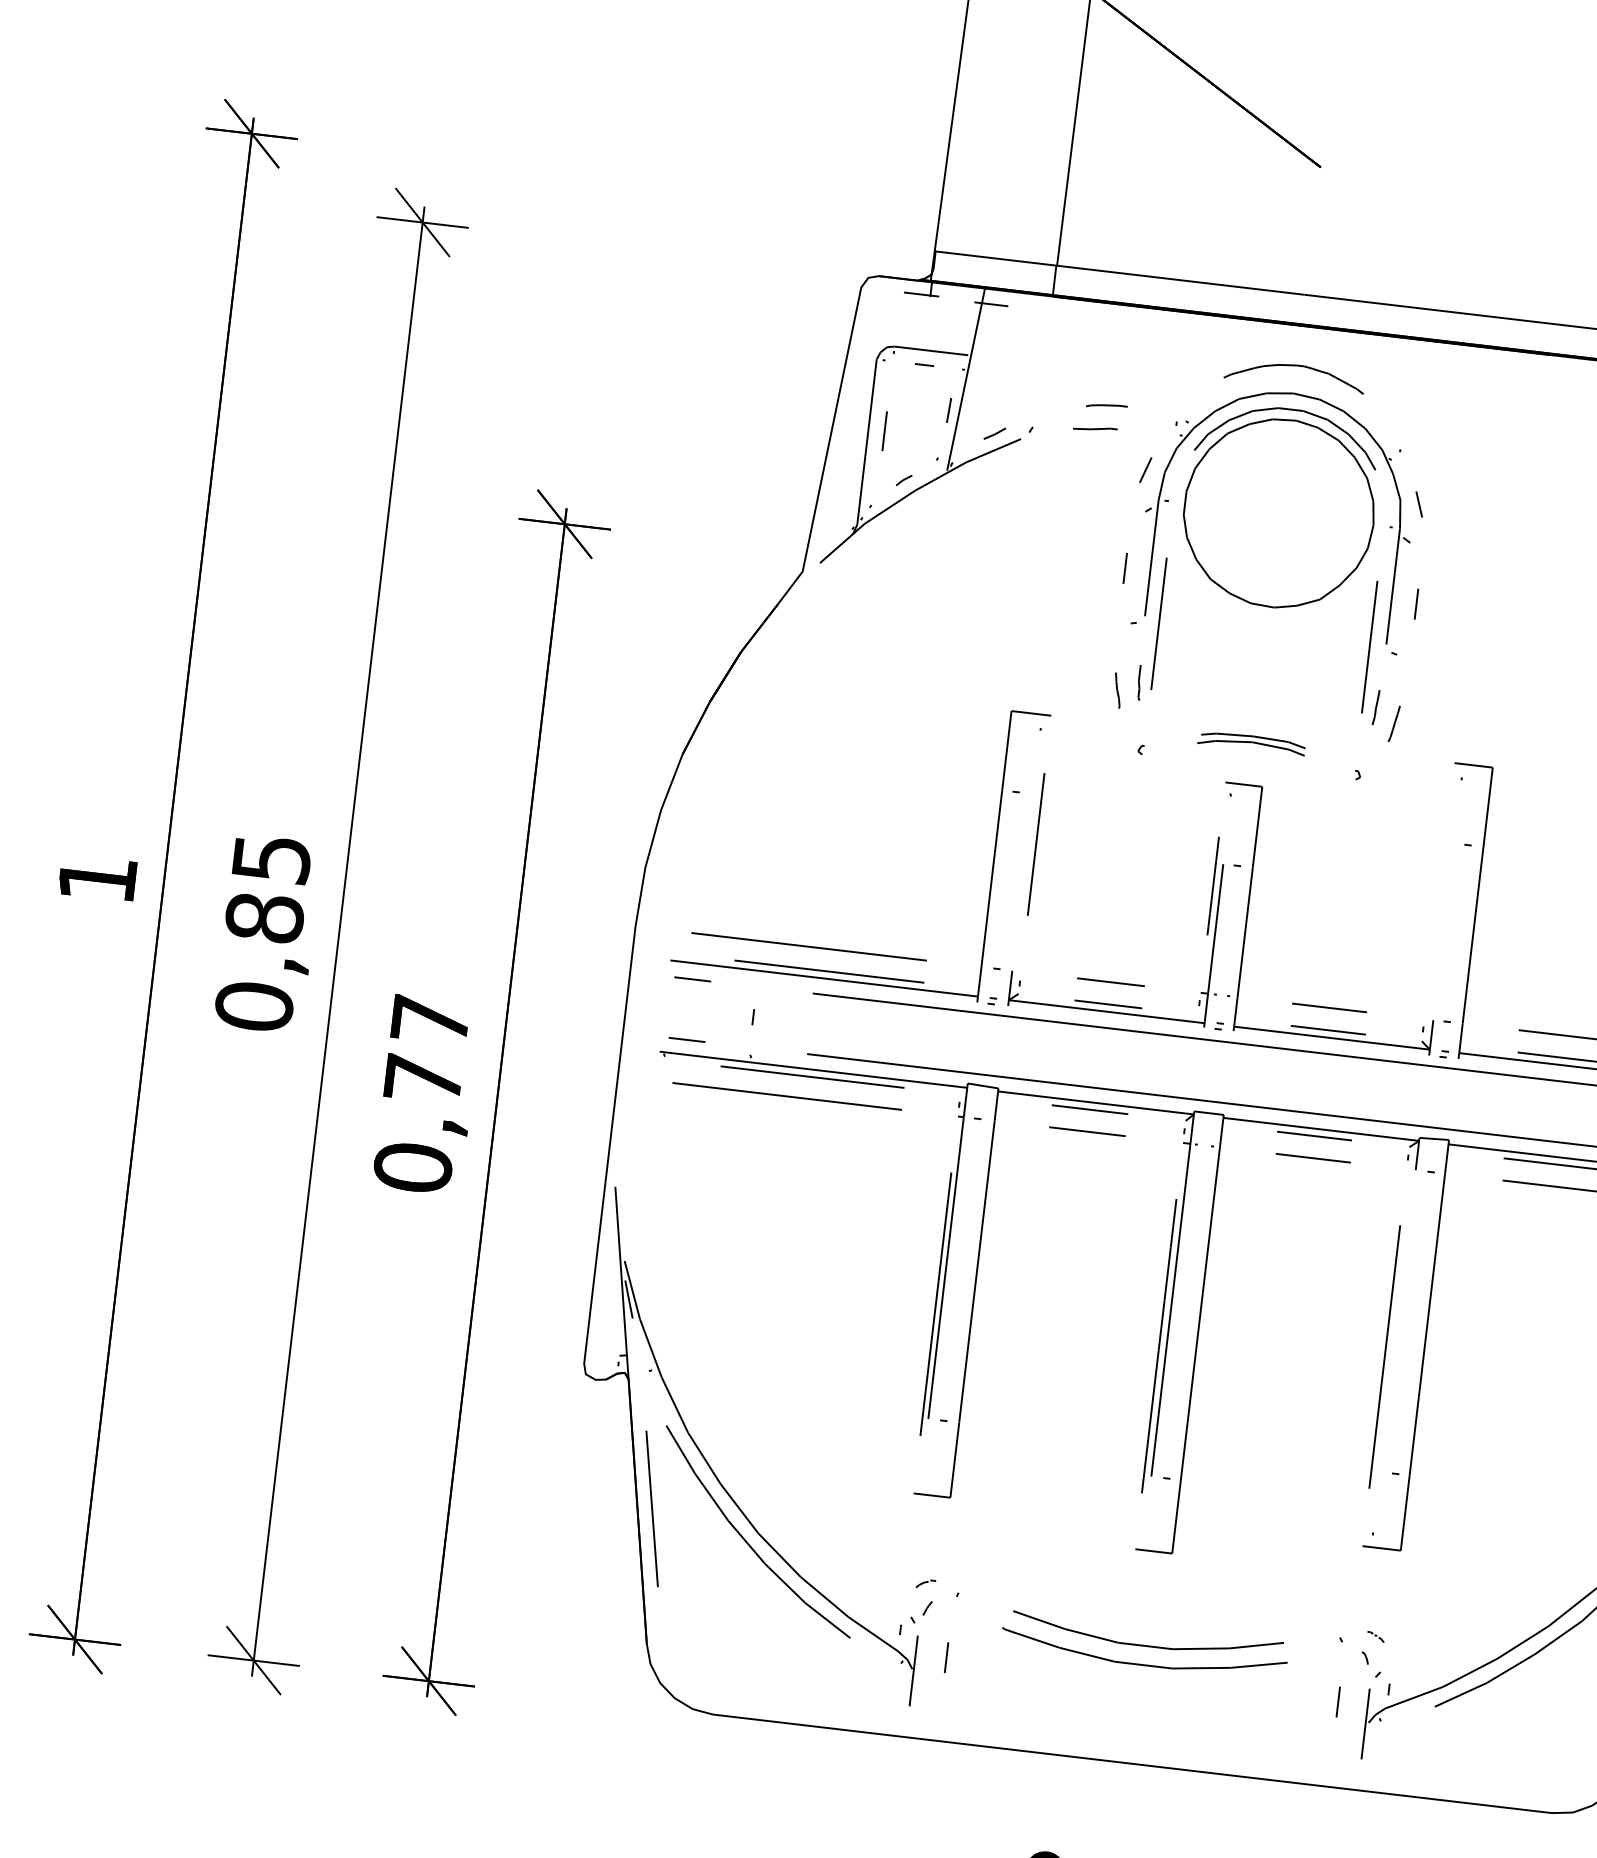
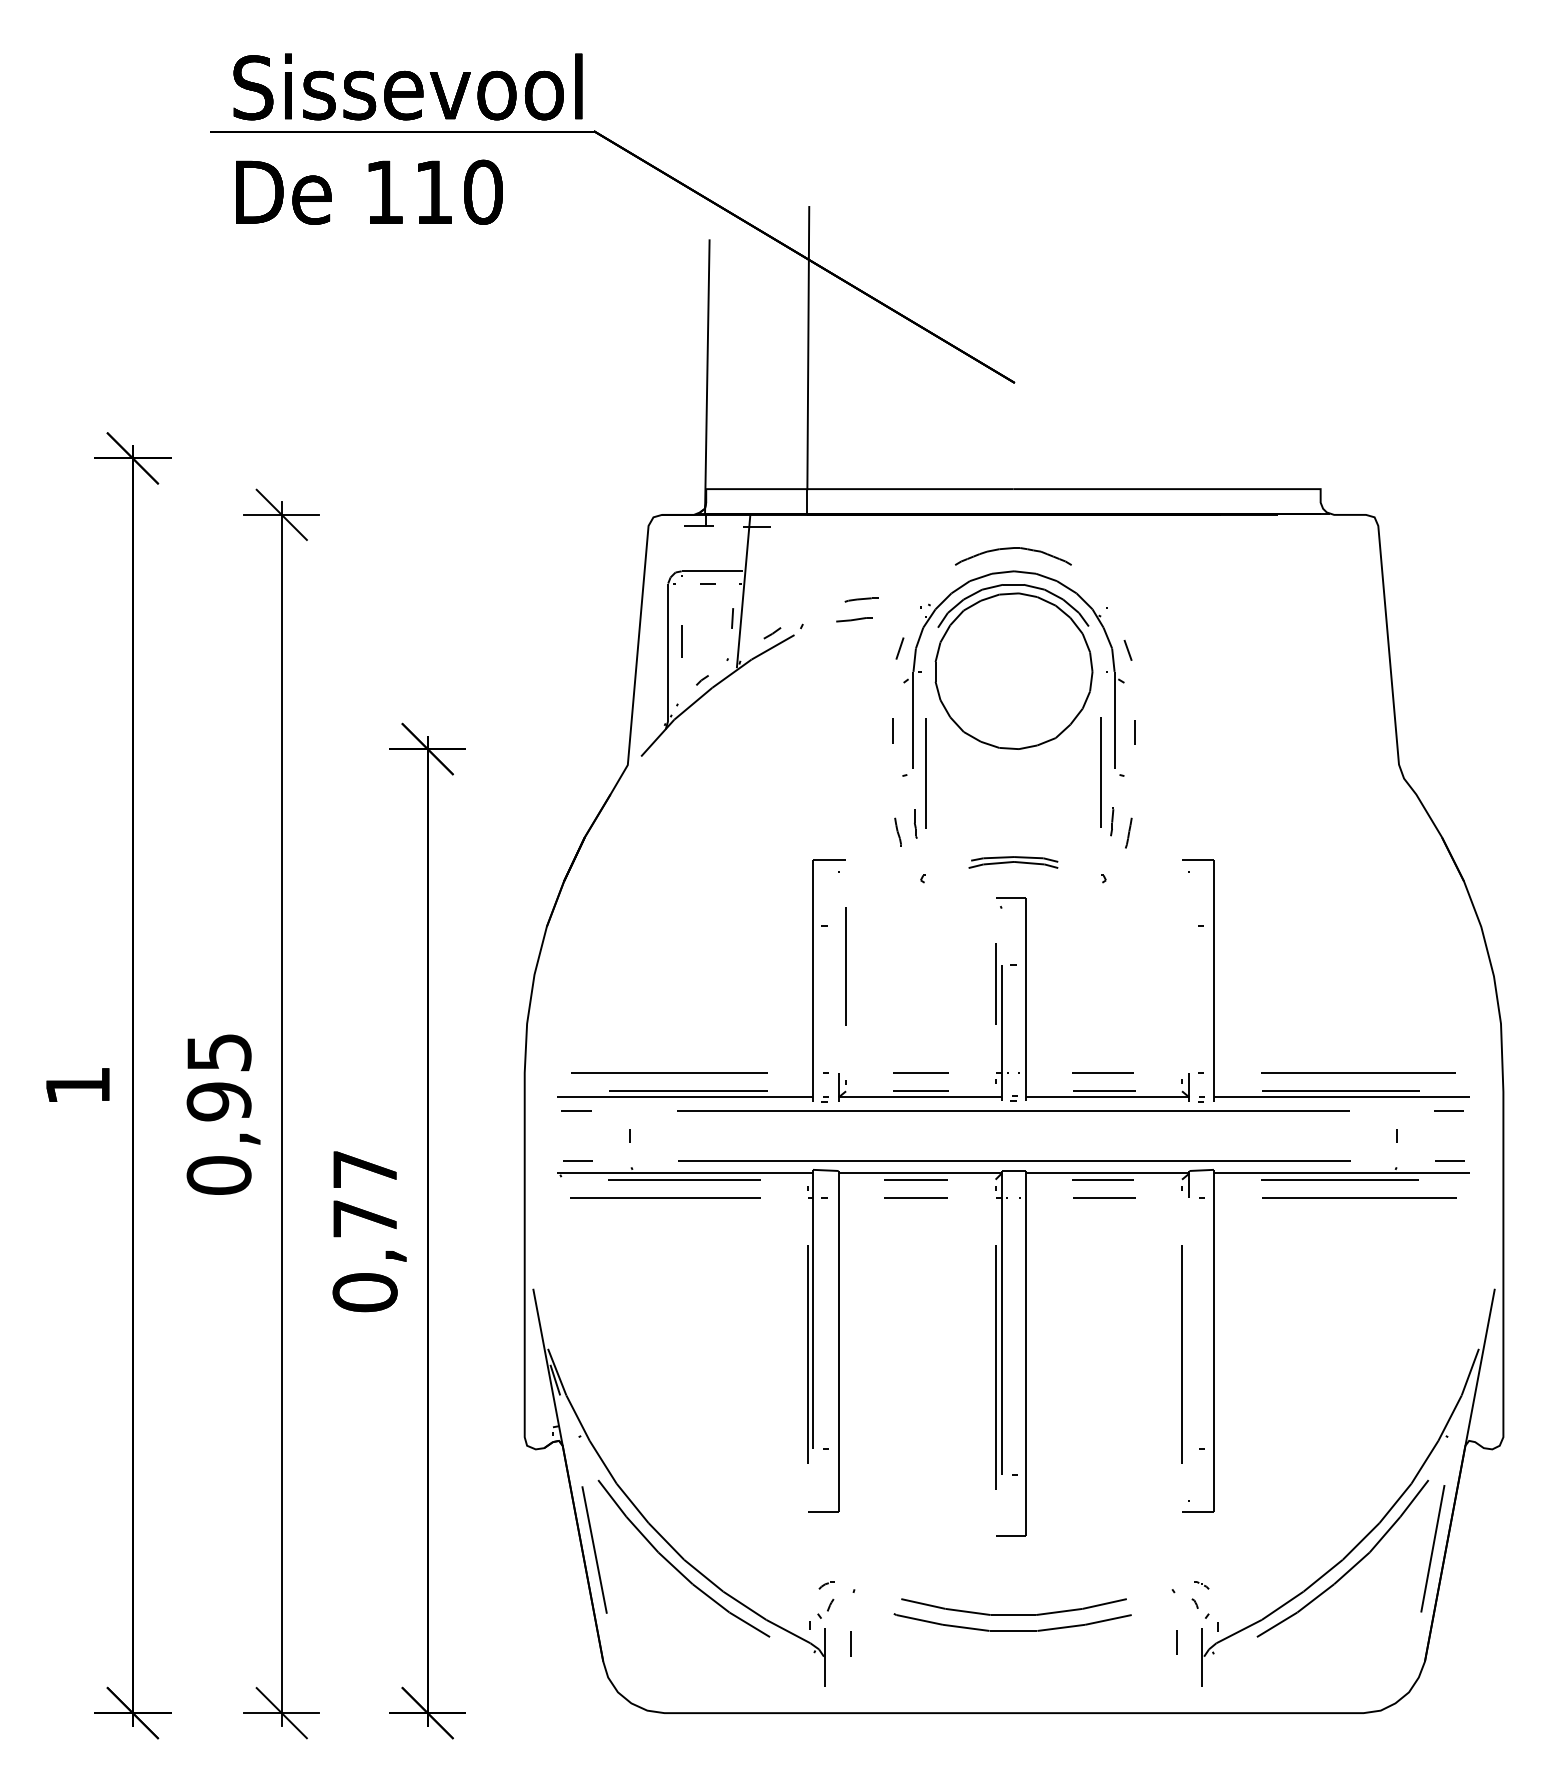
text: (264, 917) -> (218, 1101), 0,85 -> 0,95

